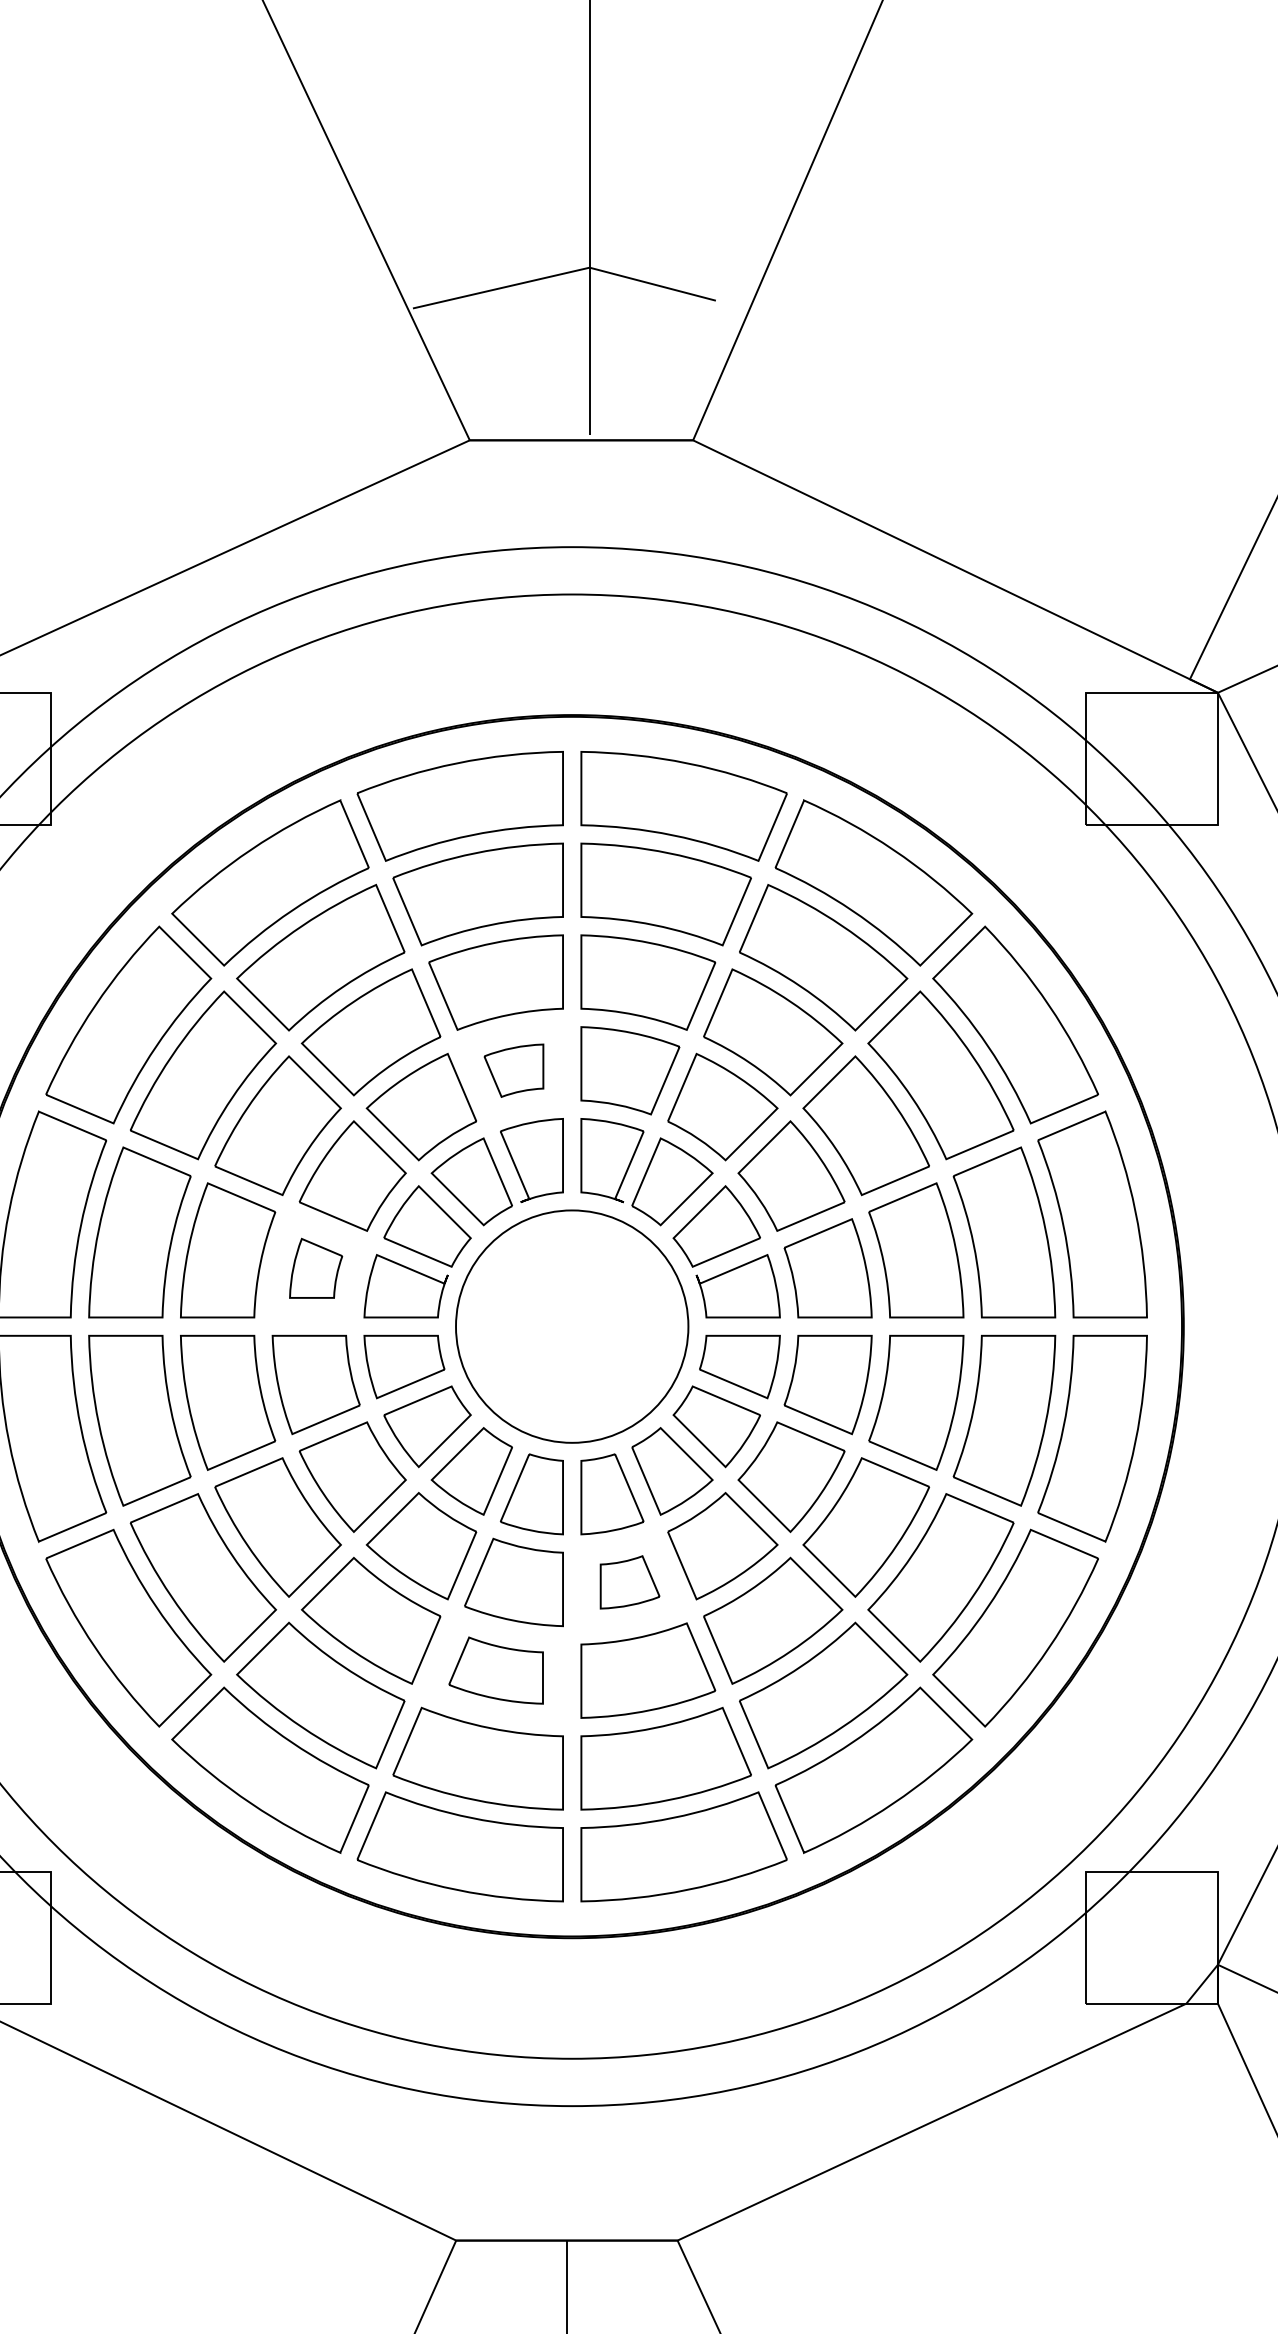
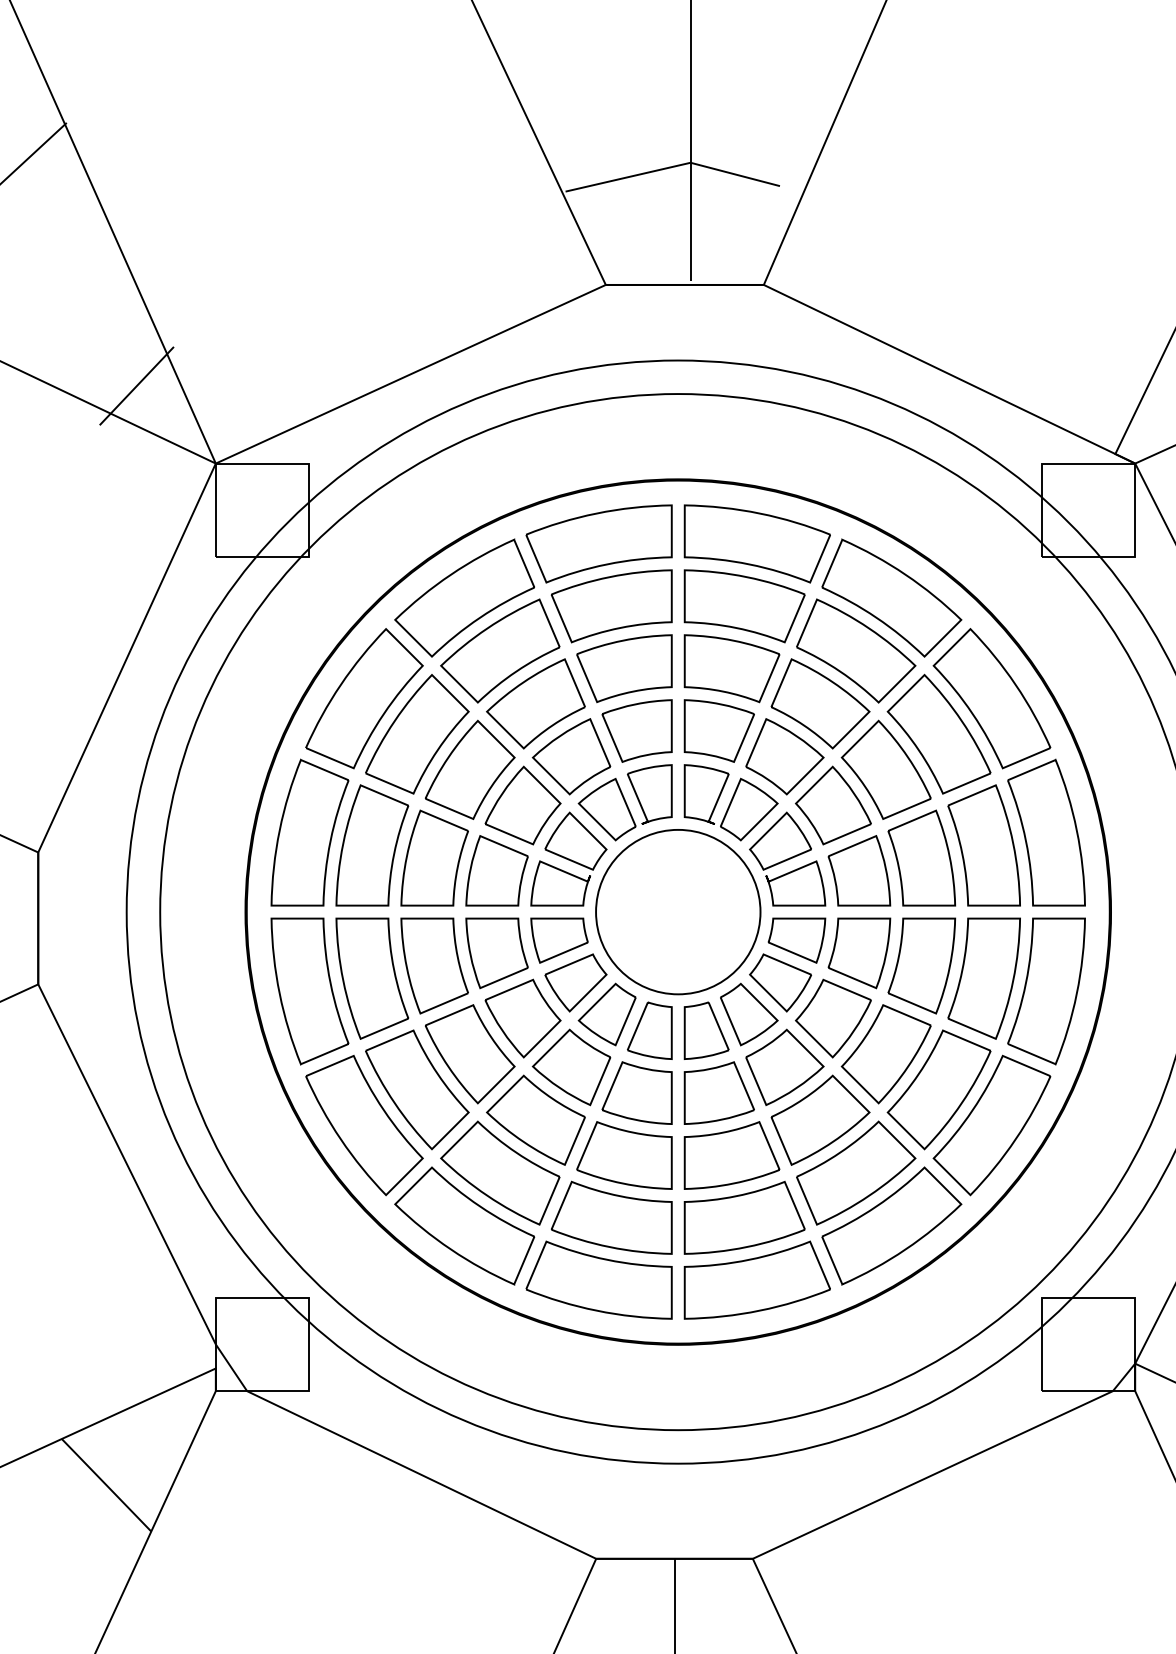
part: (513, 1069) -> (636, 730), size x1.67
part: (315, 1267) -> (496, 870), size x1.67
part: (629, 1581) -> (718, 1092), size x1.67
part: (496, 1670) -> (624, 1155), size x1.43

